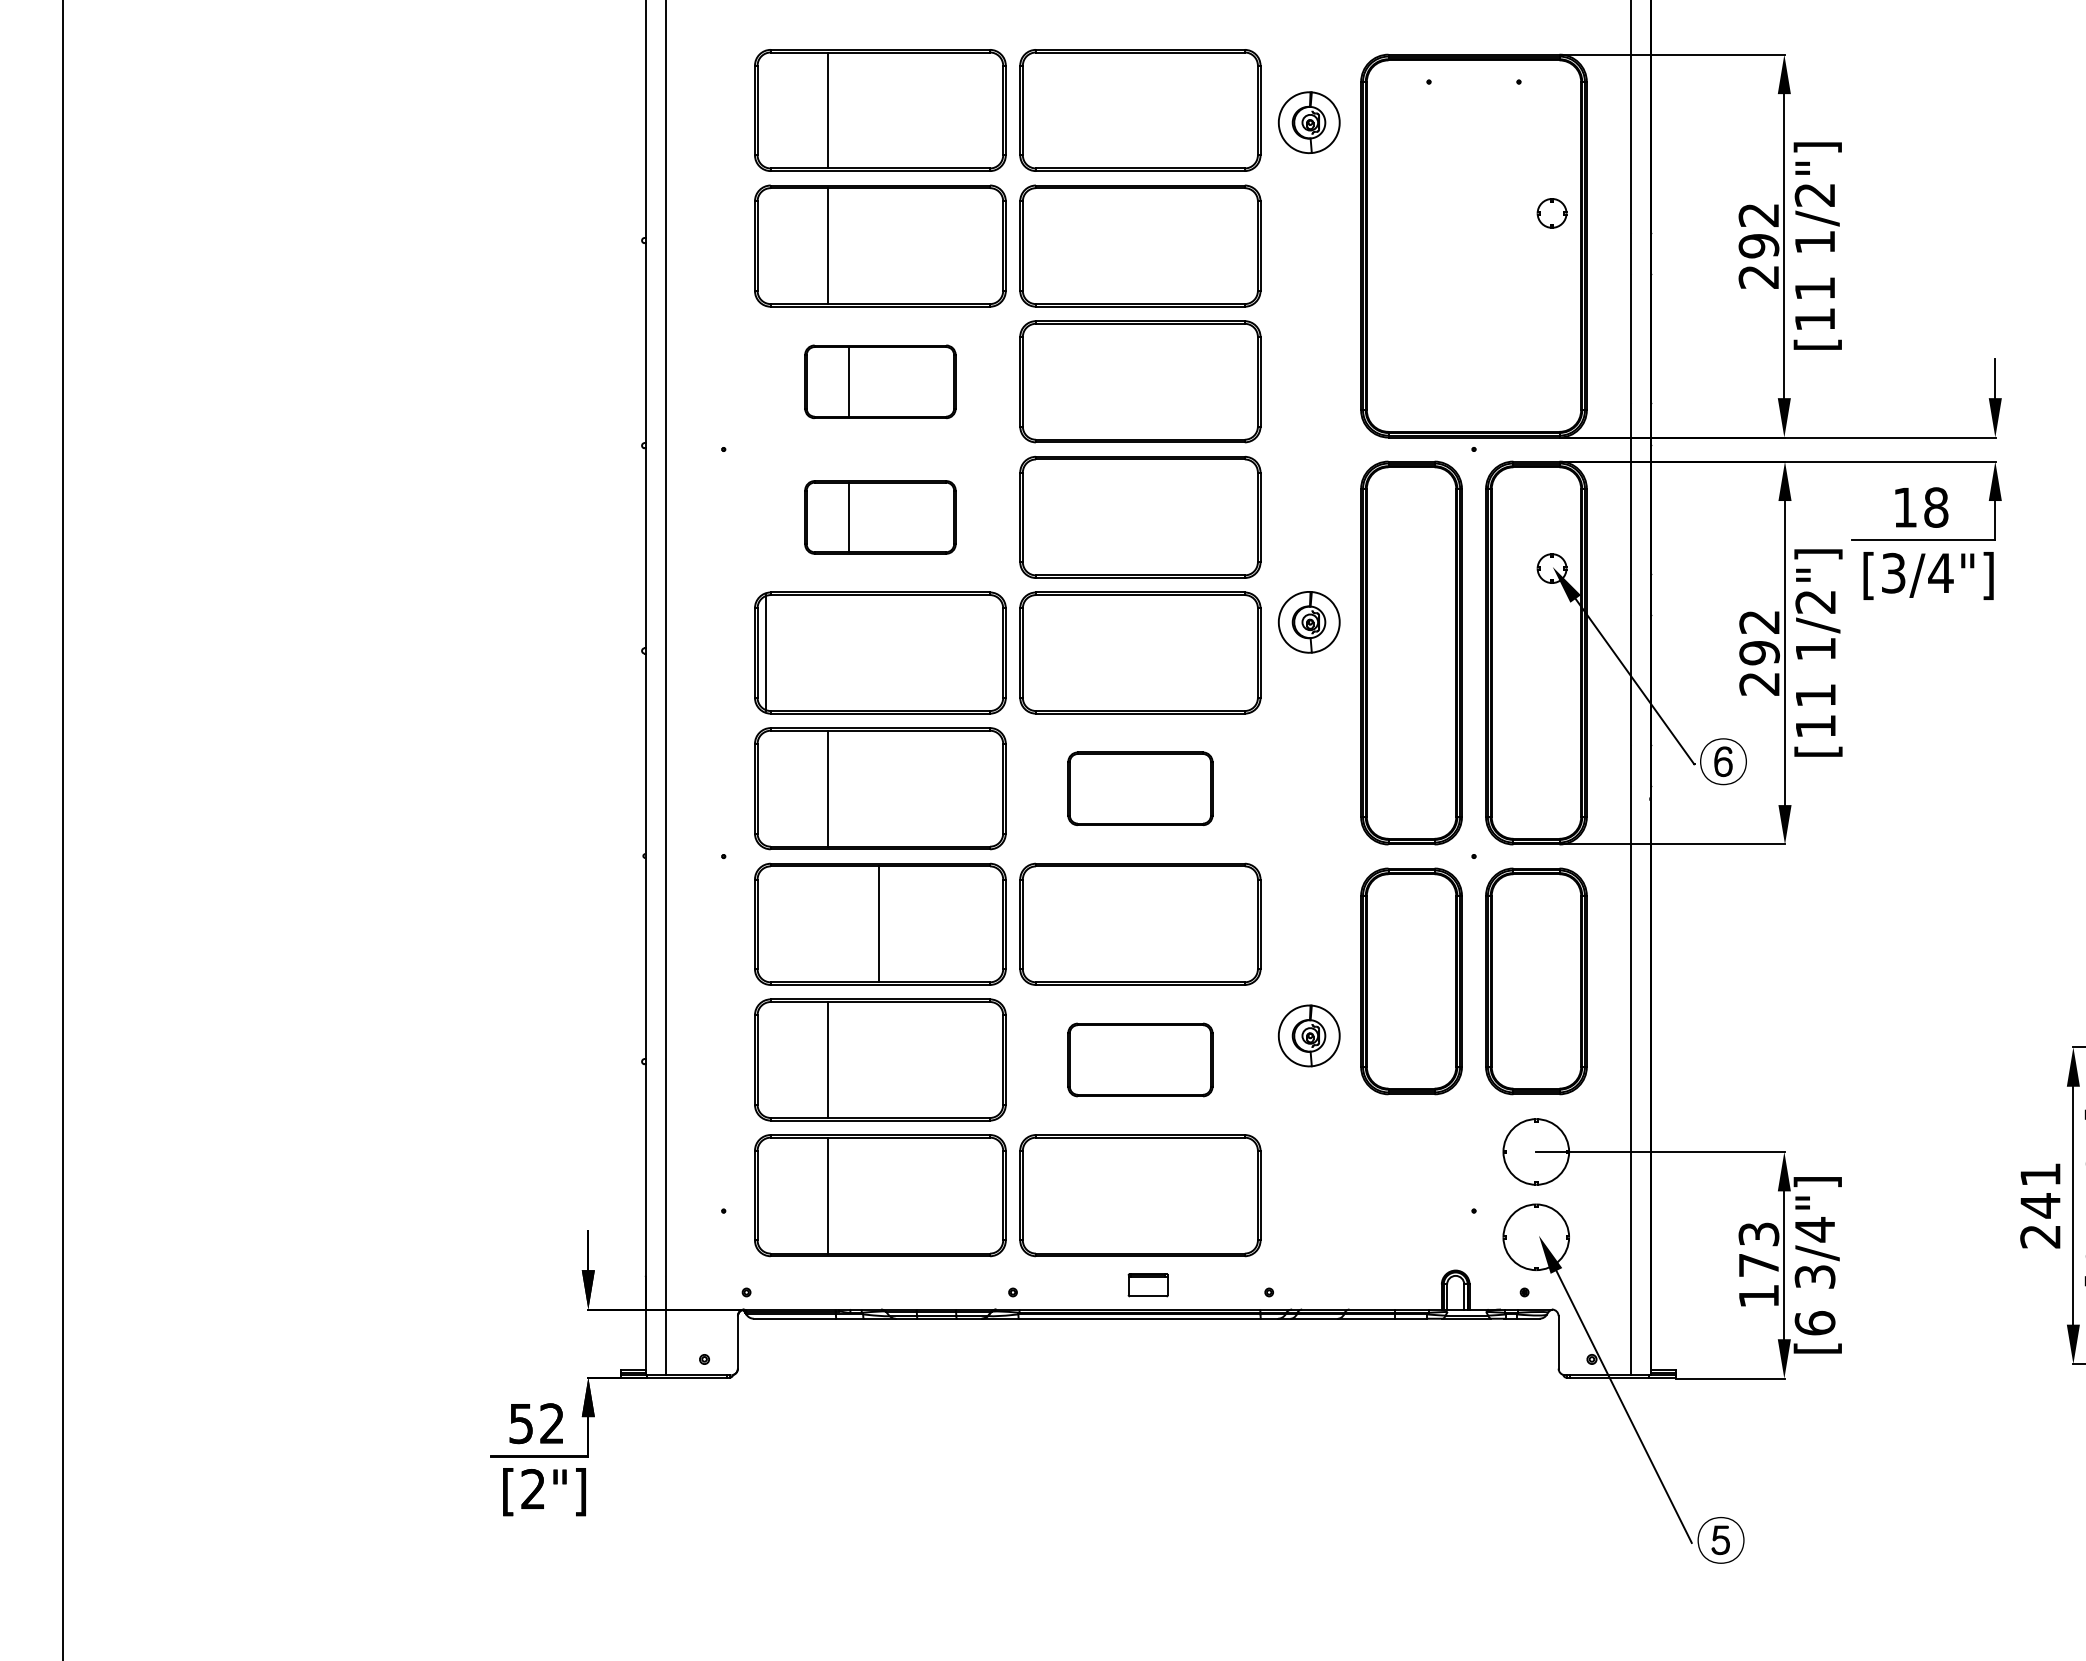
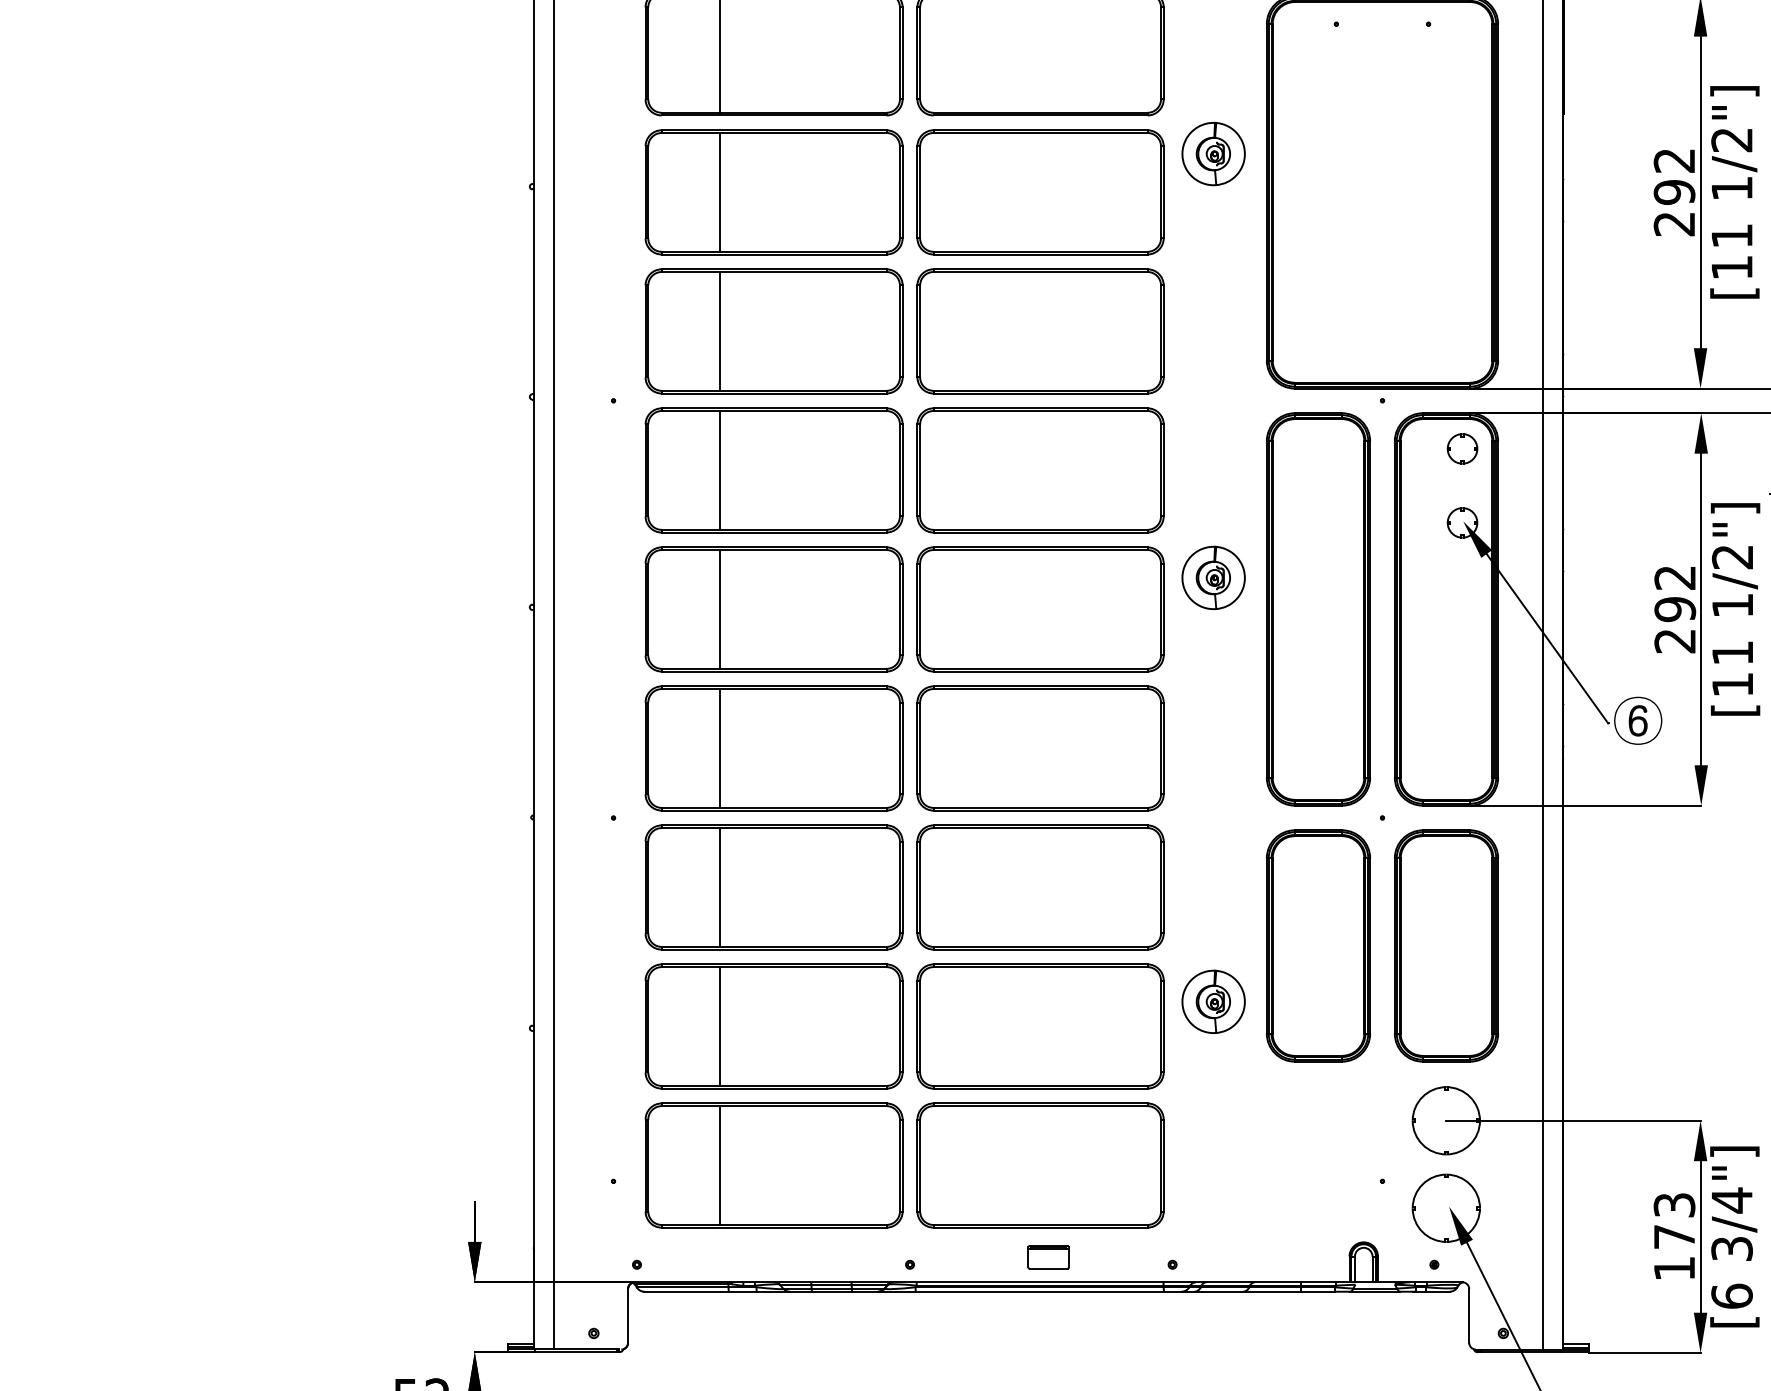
part: (1308, 122) -> (1212, 153), moved
part: (1551, 213) -> (1461, 449), moved
part: (880, 381) -> (774, 331), size x1.67
part: (880, 517) -> (774, 470), size x1.67
line: (765, 653) -> (719, 609), moved
part: (1140, 788) -> (1040, 748), size x1.67
line: (878, 924) -> (719, 887), moved
part: (1140, 1059) -> (1040, 1026), size x1.67

